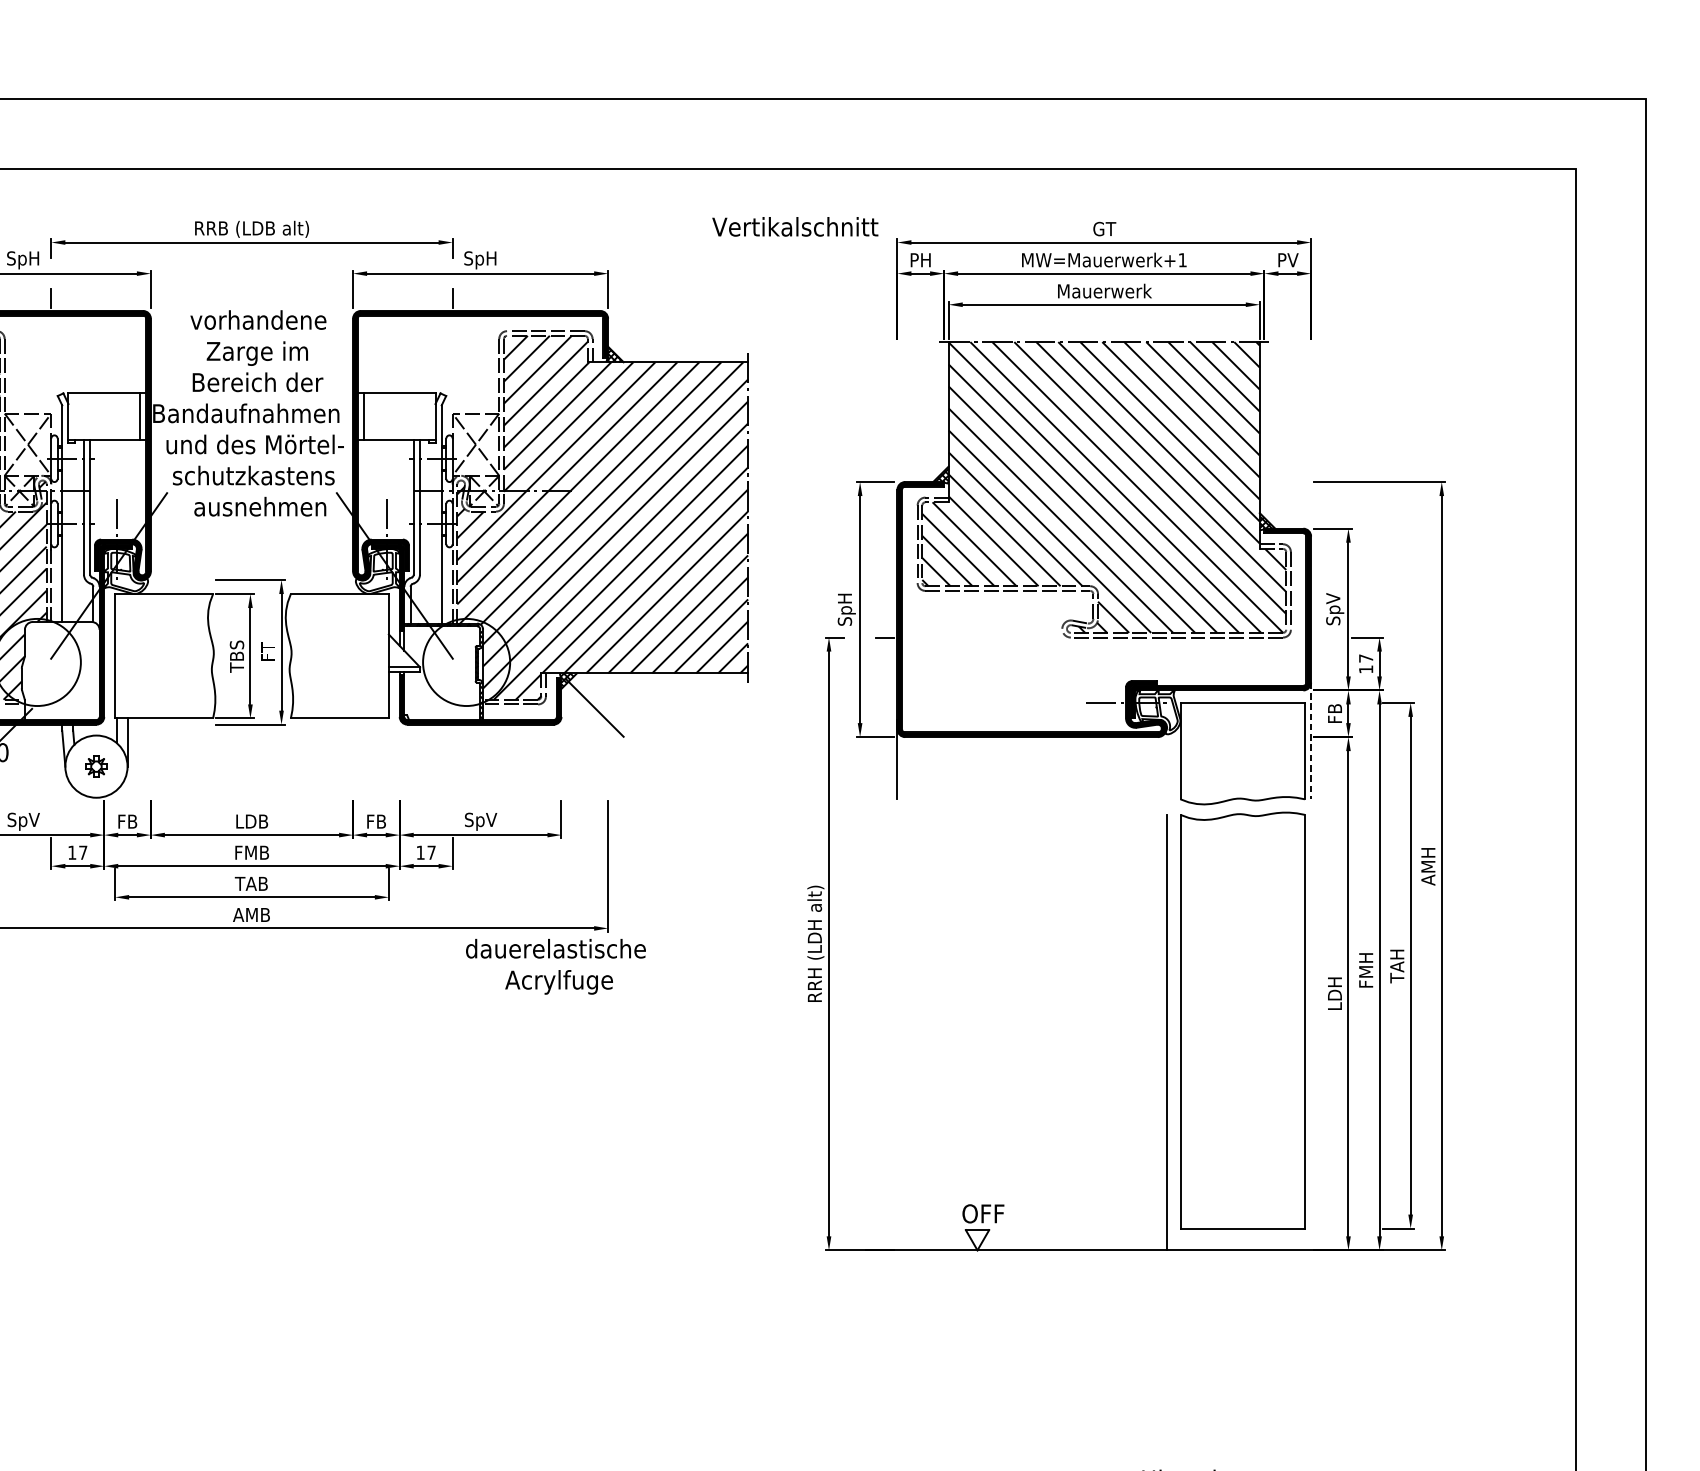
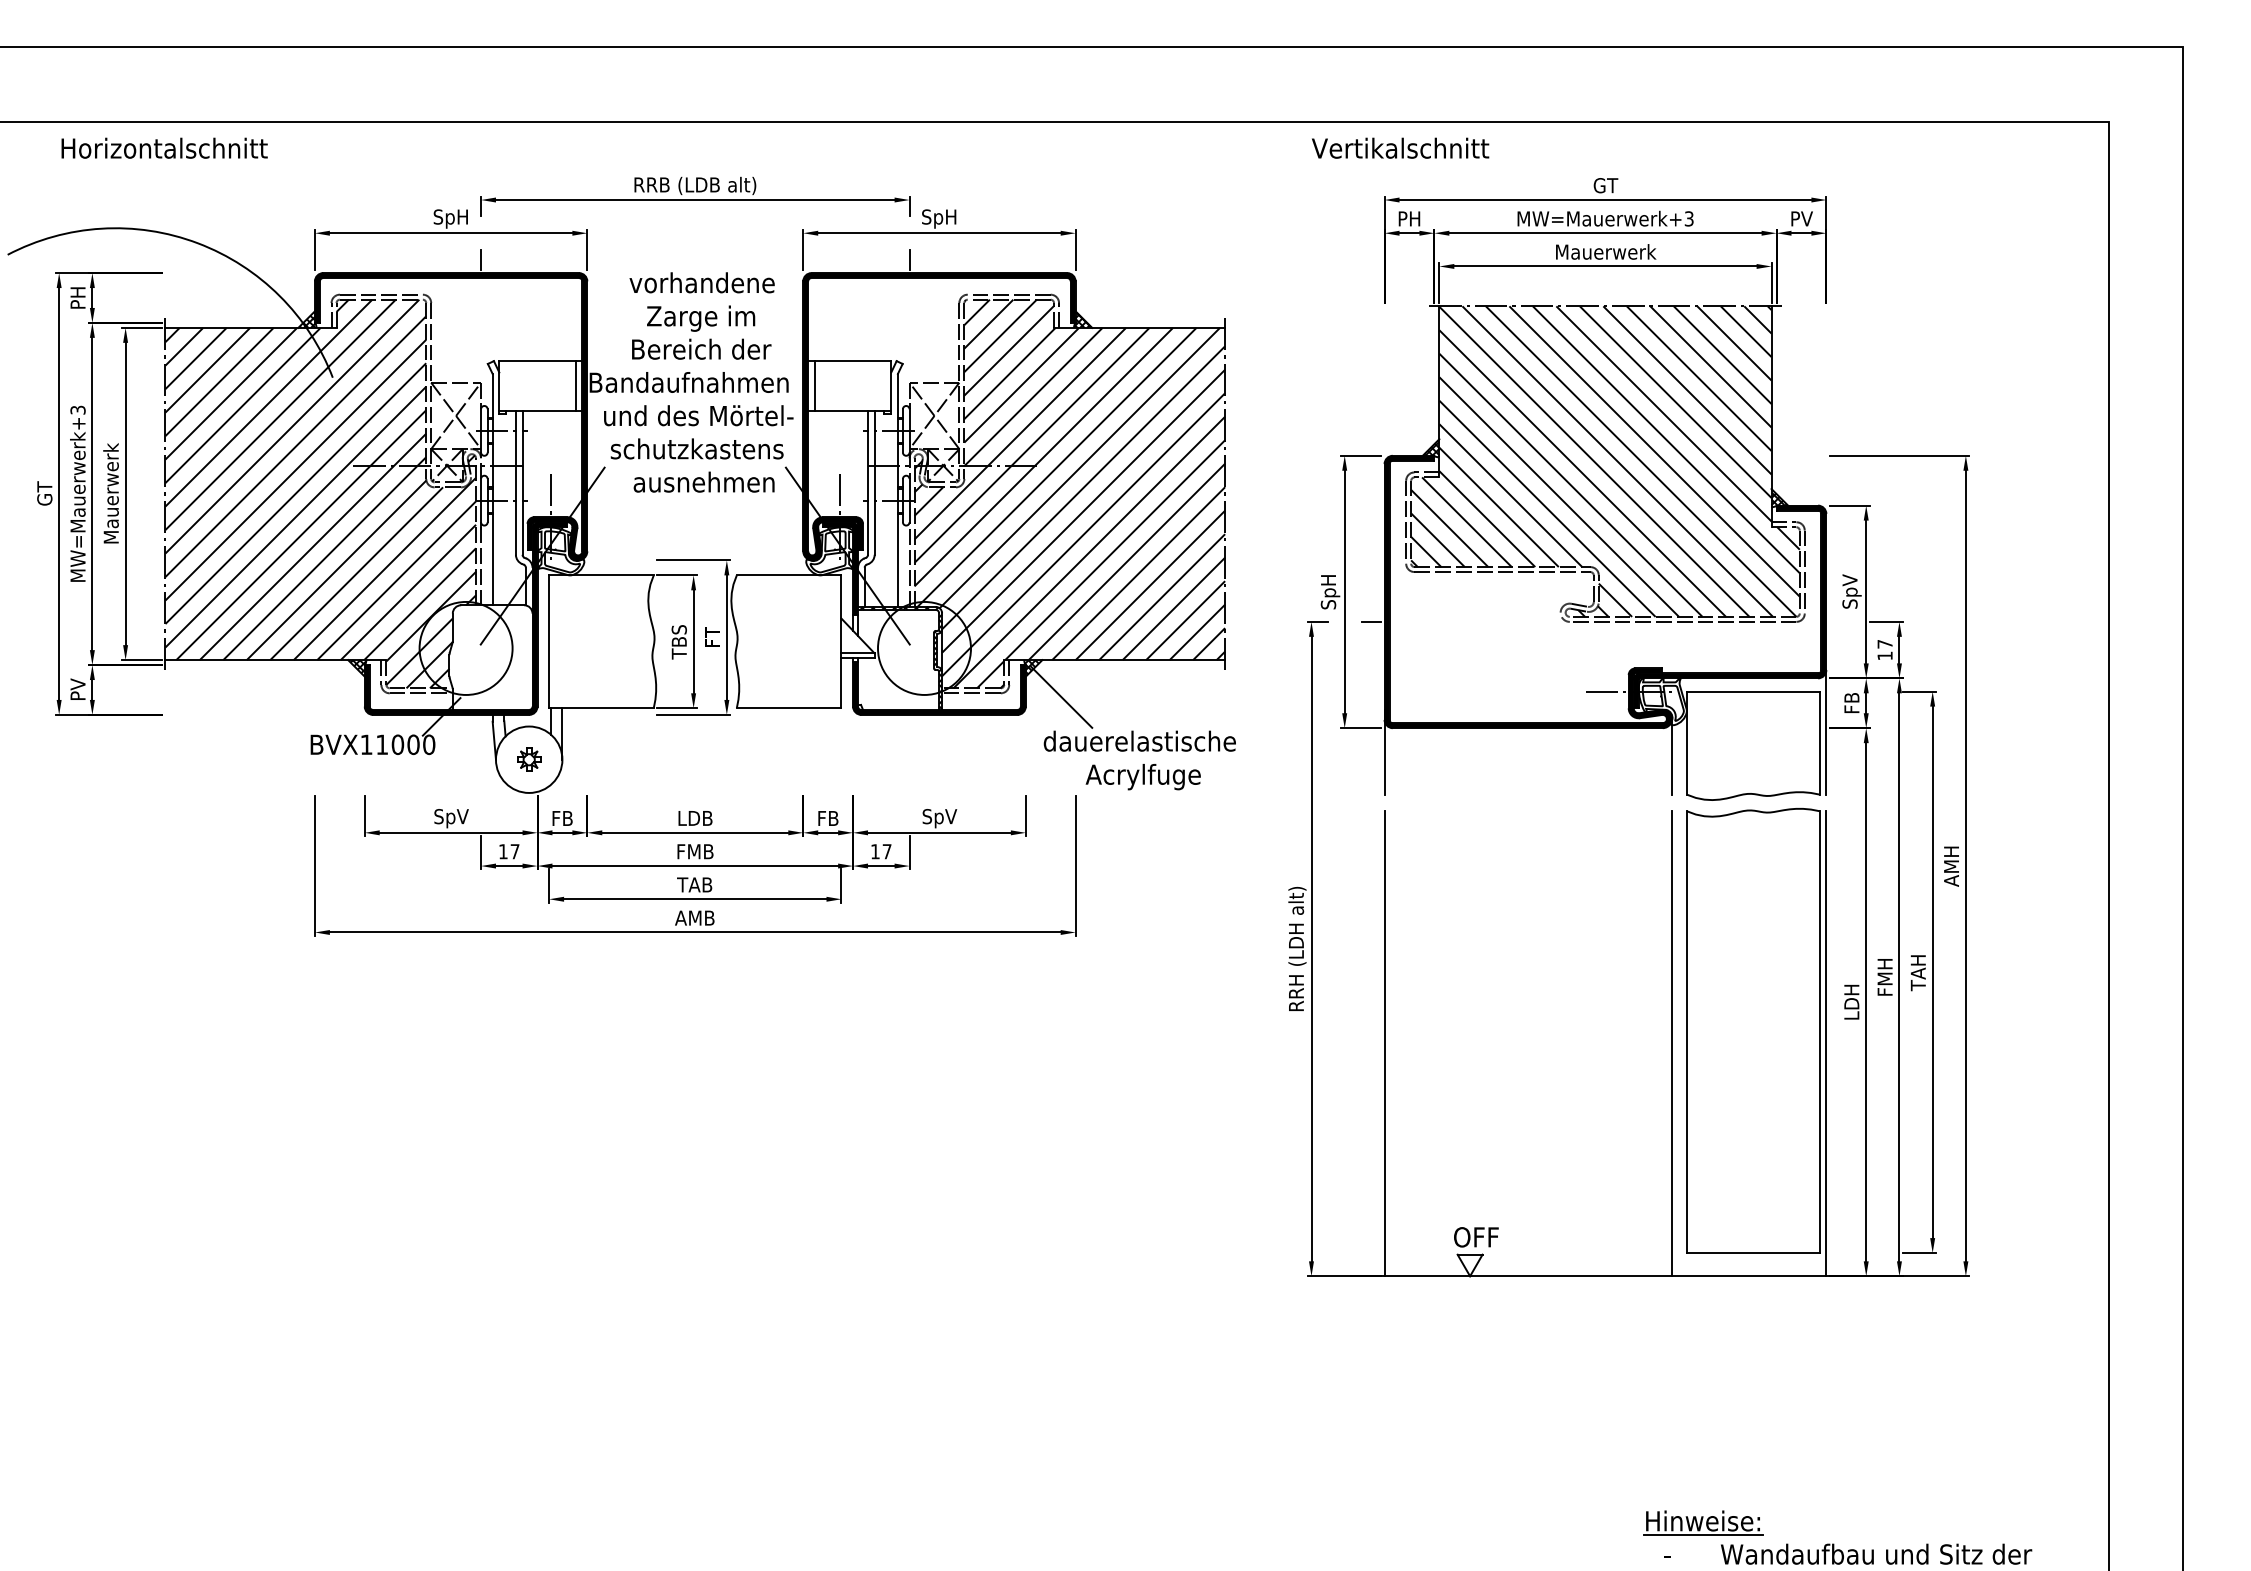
text: (795, 226) -> (1400, 147), moved
text: (1182, 259) -> (1688, 218), MW=Mauerwerk+1 -> MW=Mauerwerk+3
line: (1311, 741) -> (1826, 732), dashed -> solid
line: (1166, 763) -> (1671, 756), added
text: (555, 966) -> (1139, 760), moved
line: (897, 1032) -> (1384, 1043), added
line: (1311, 1032) -> (1826, 1043), added

